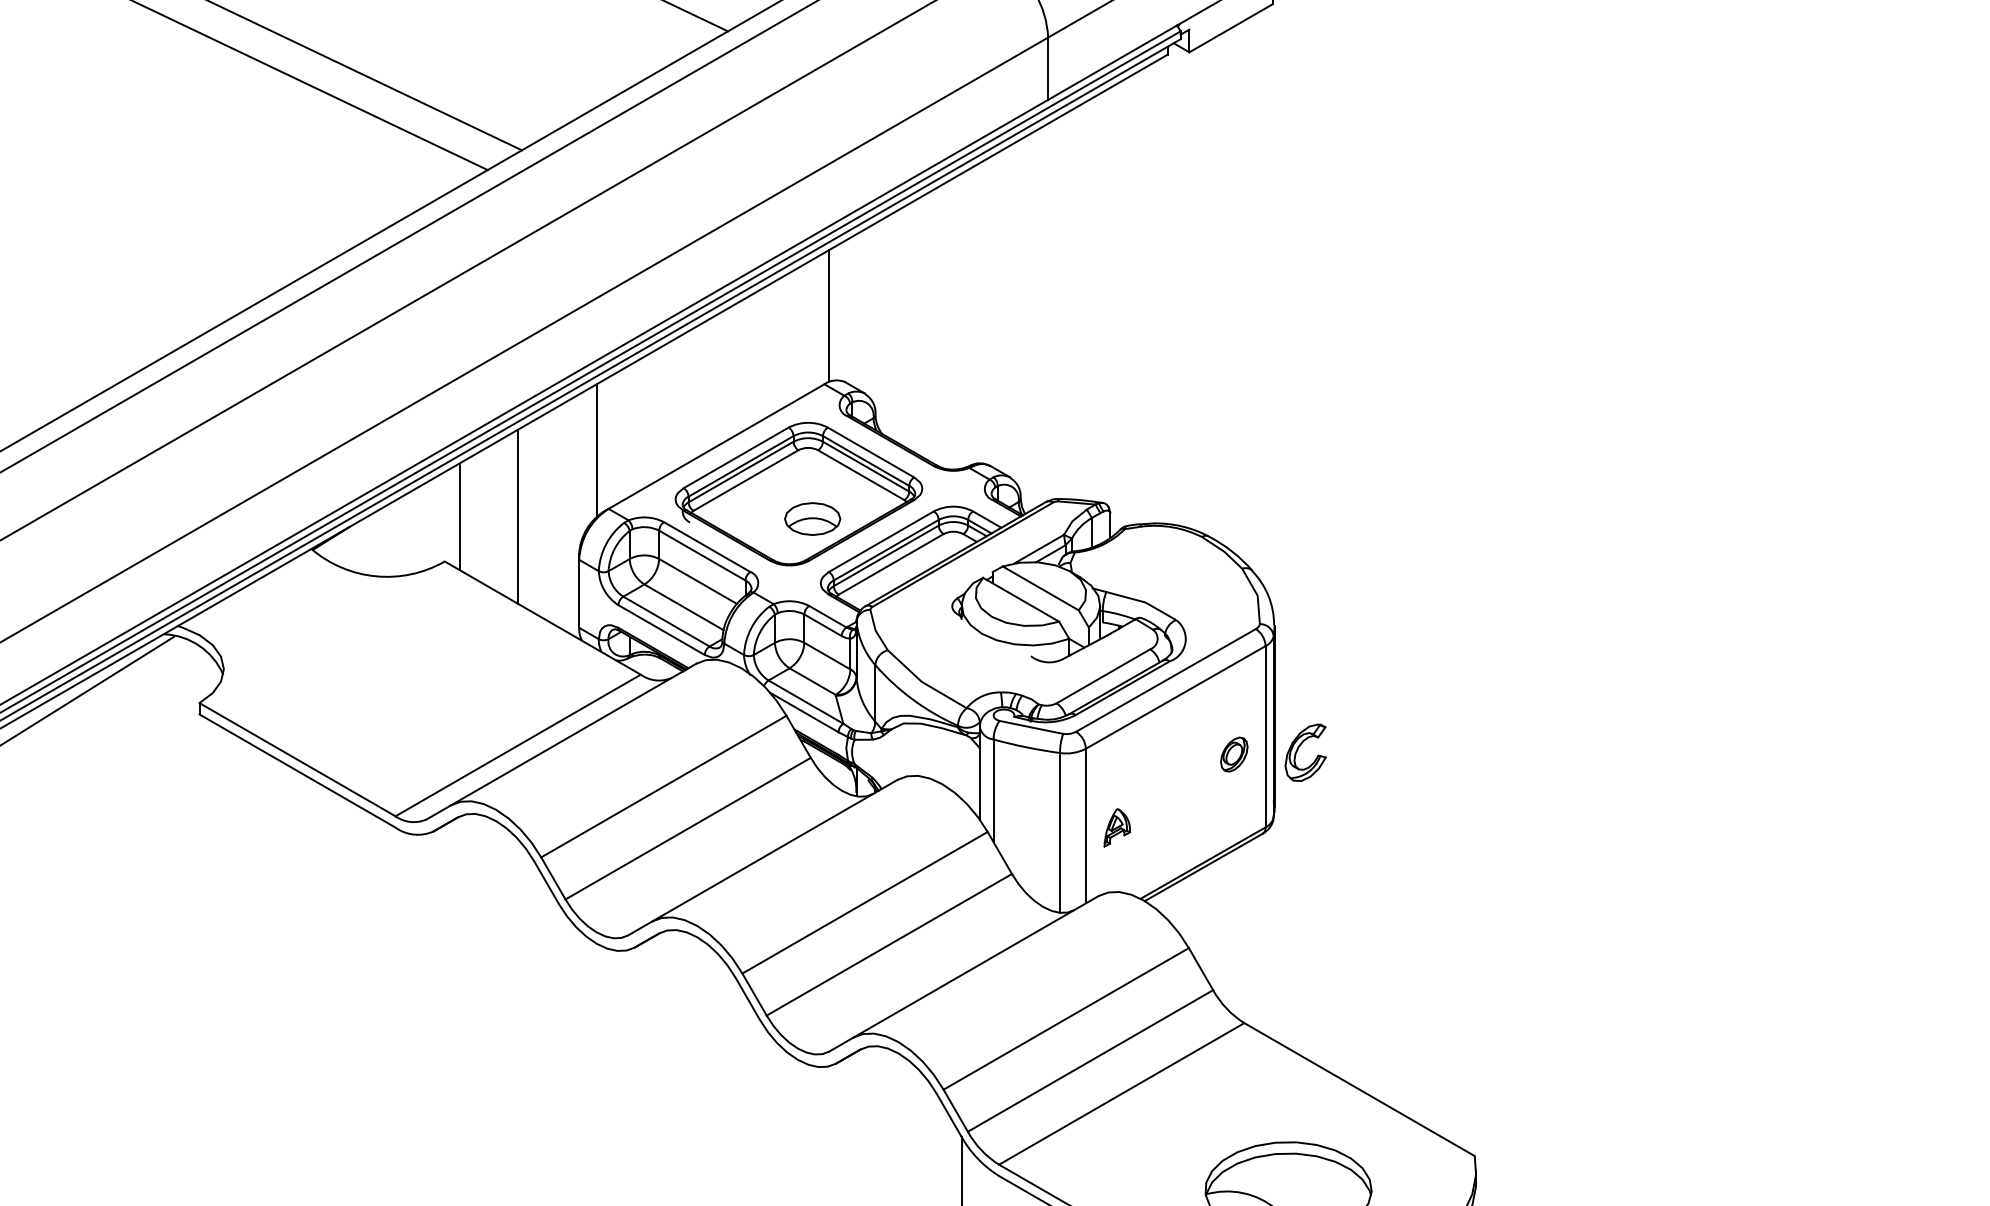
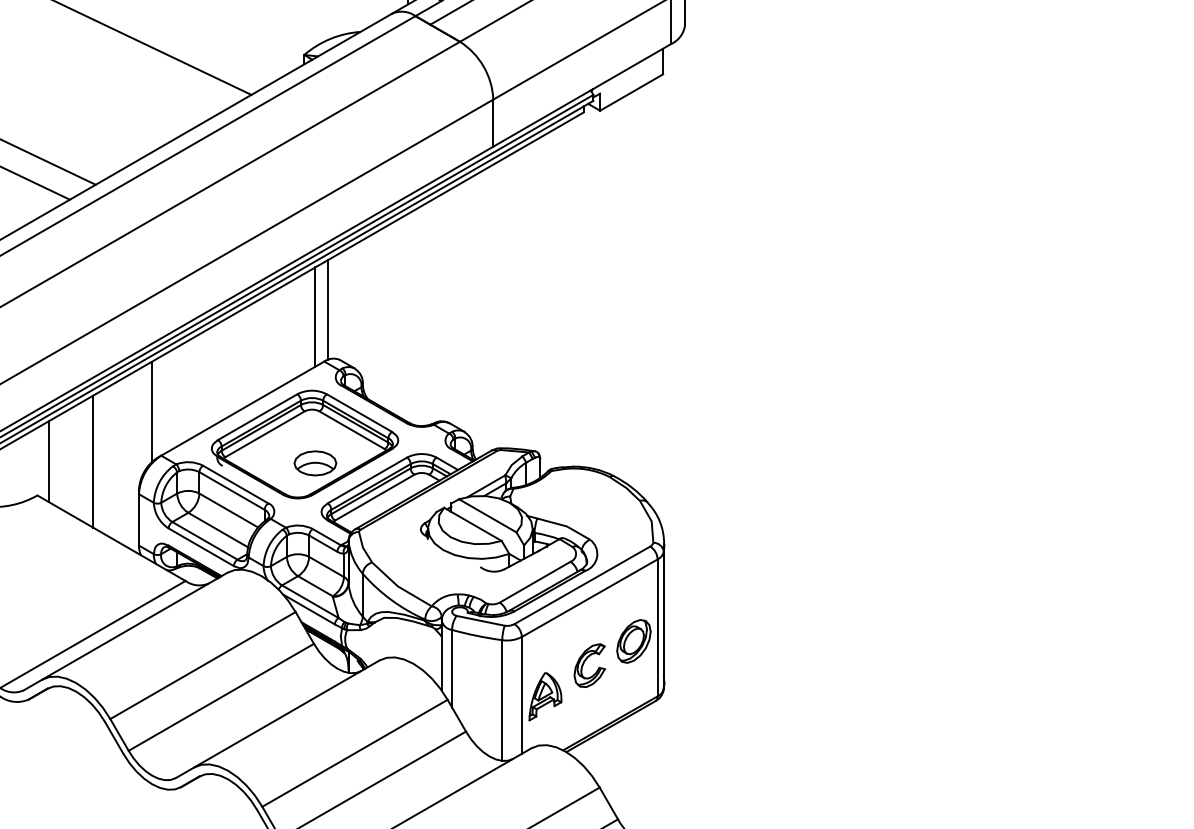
line: (812, 325) -> (315, 317), added
part: (1298, 750) -> (584, 663), moved
part: (1234, 754) -> (634, 641), size x1.67
part: (1117, 827) -> (545, 696), size x1.67

